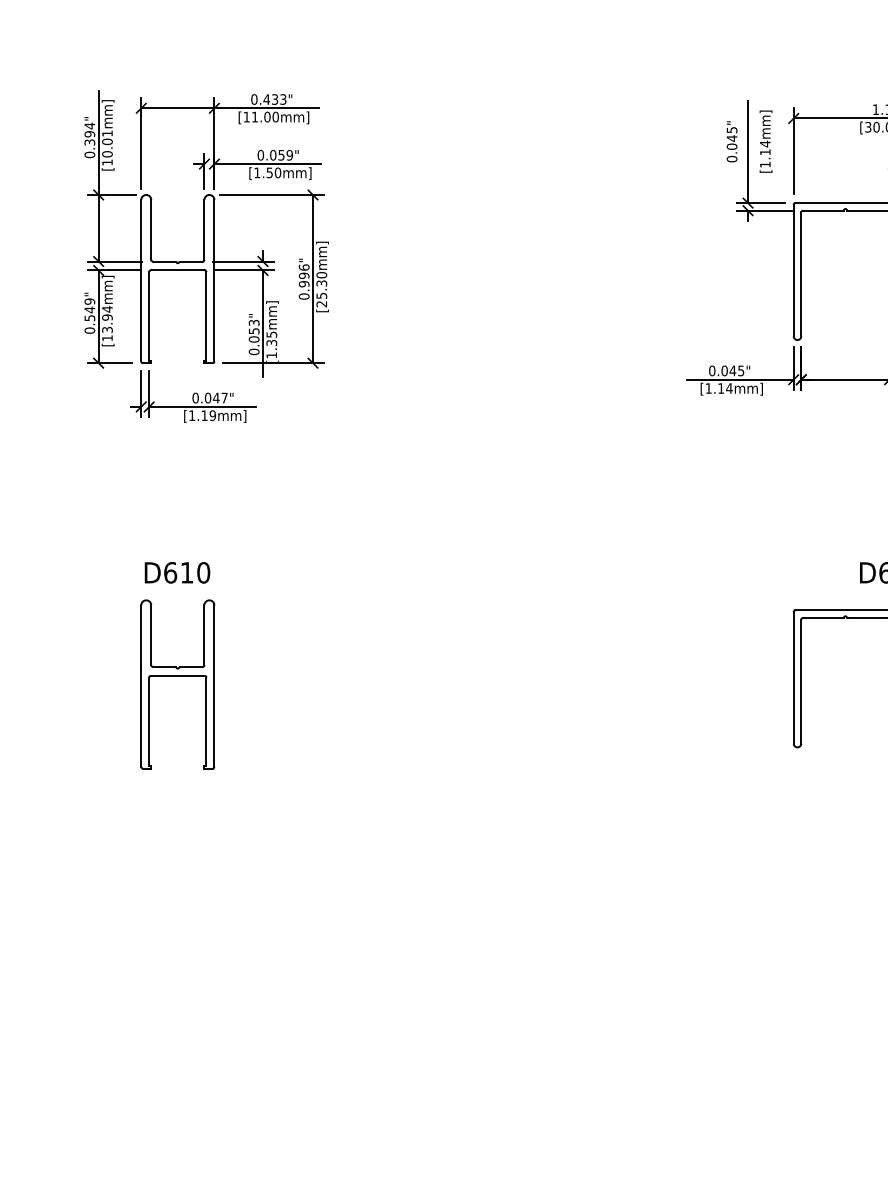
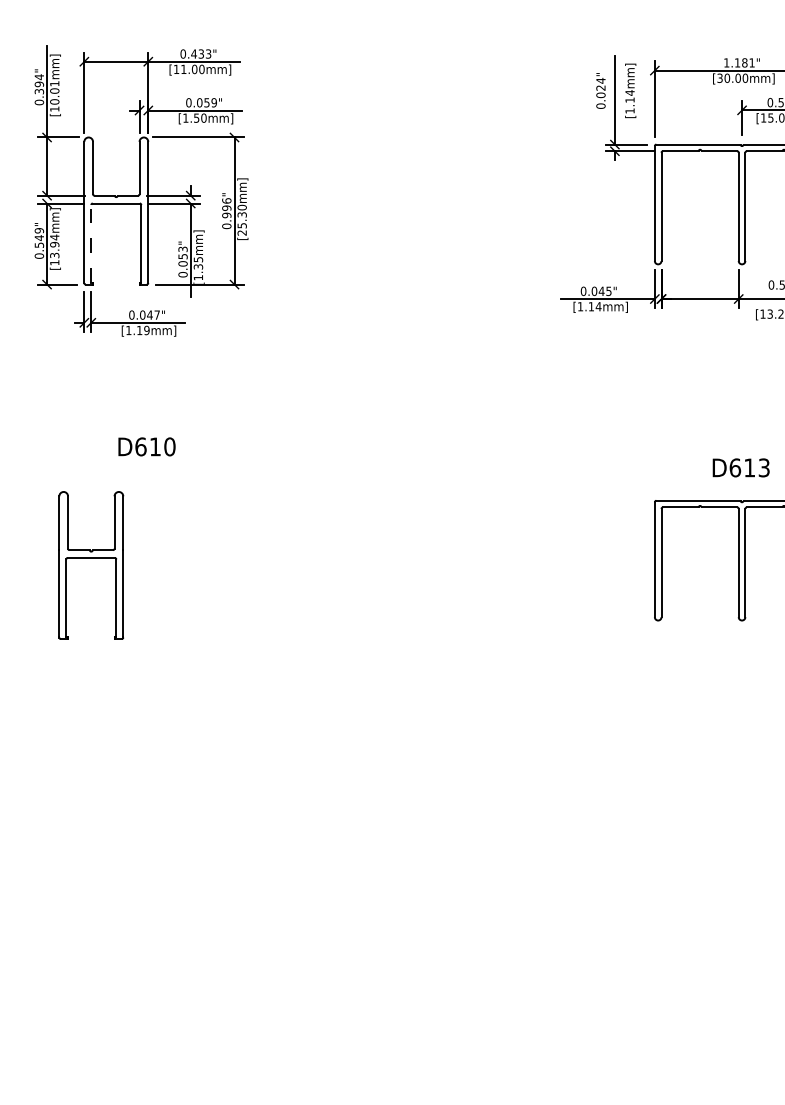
text: (731, 134) -> (600, 84), 0.045" -> 0.024"
line: (149, 316) -> (91, 243), solid -> dashed
text: (176, 572) -> (146, 446), moved
part: (178, 676) -> (91, 558), moved

